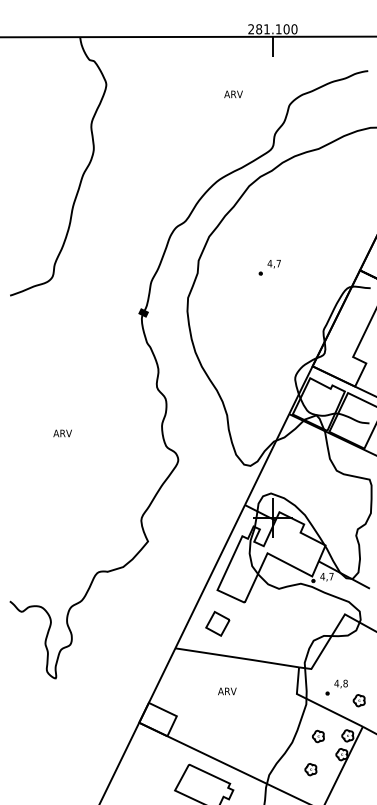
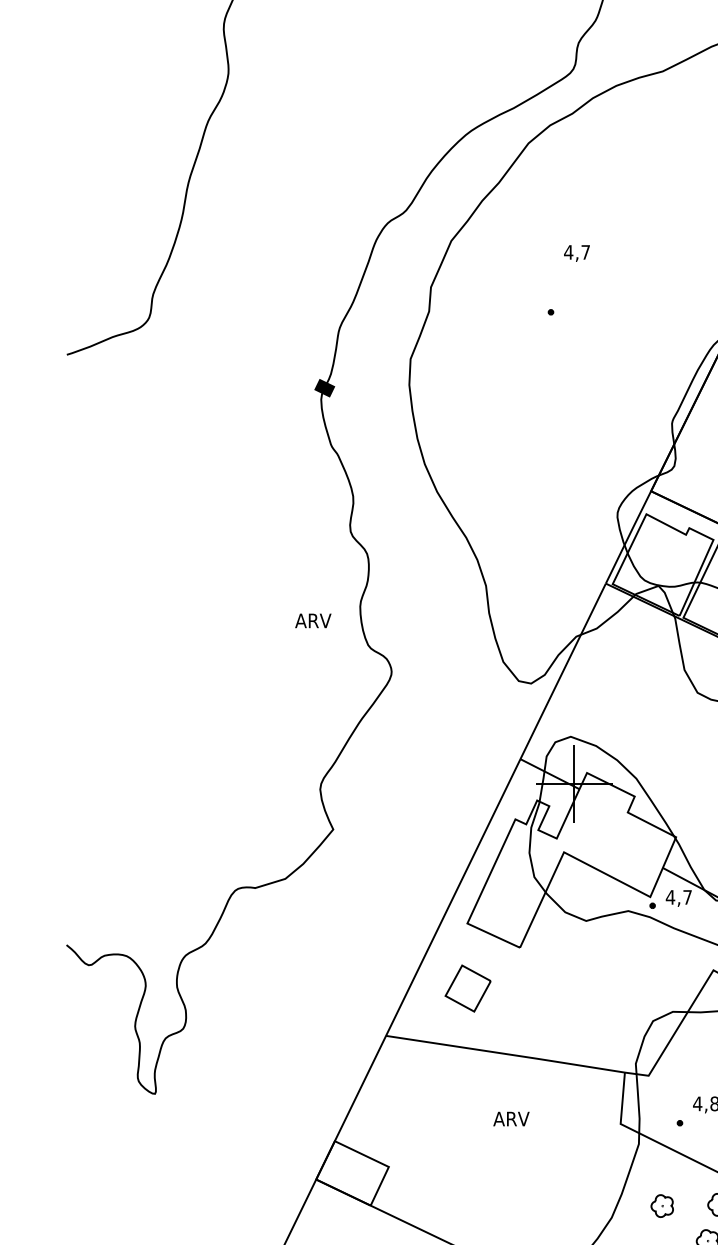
text: (273, 264) -> (575, 254), moved
text: (62, 433) -> (312, 620), moved
text: (227, 691) -> (511, 1119), moved

